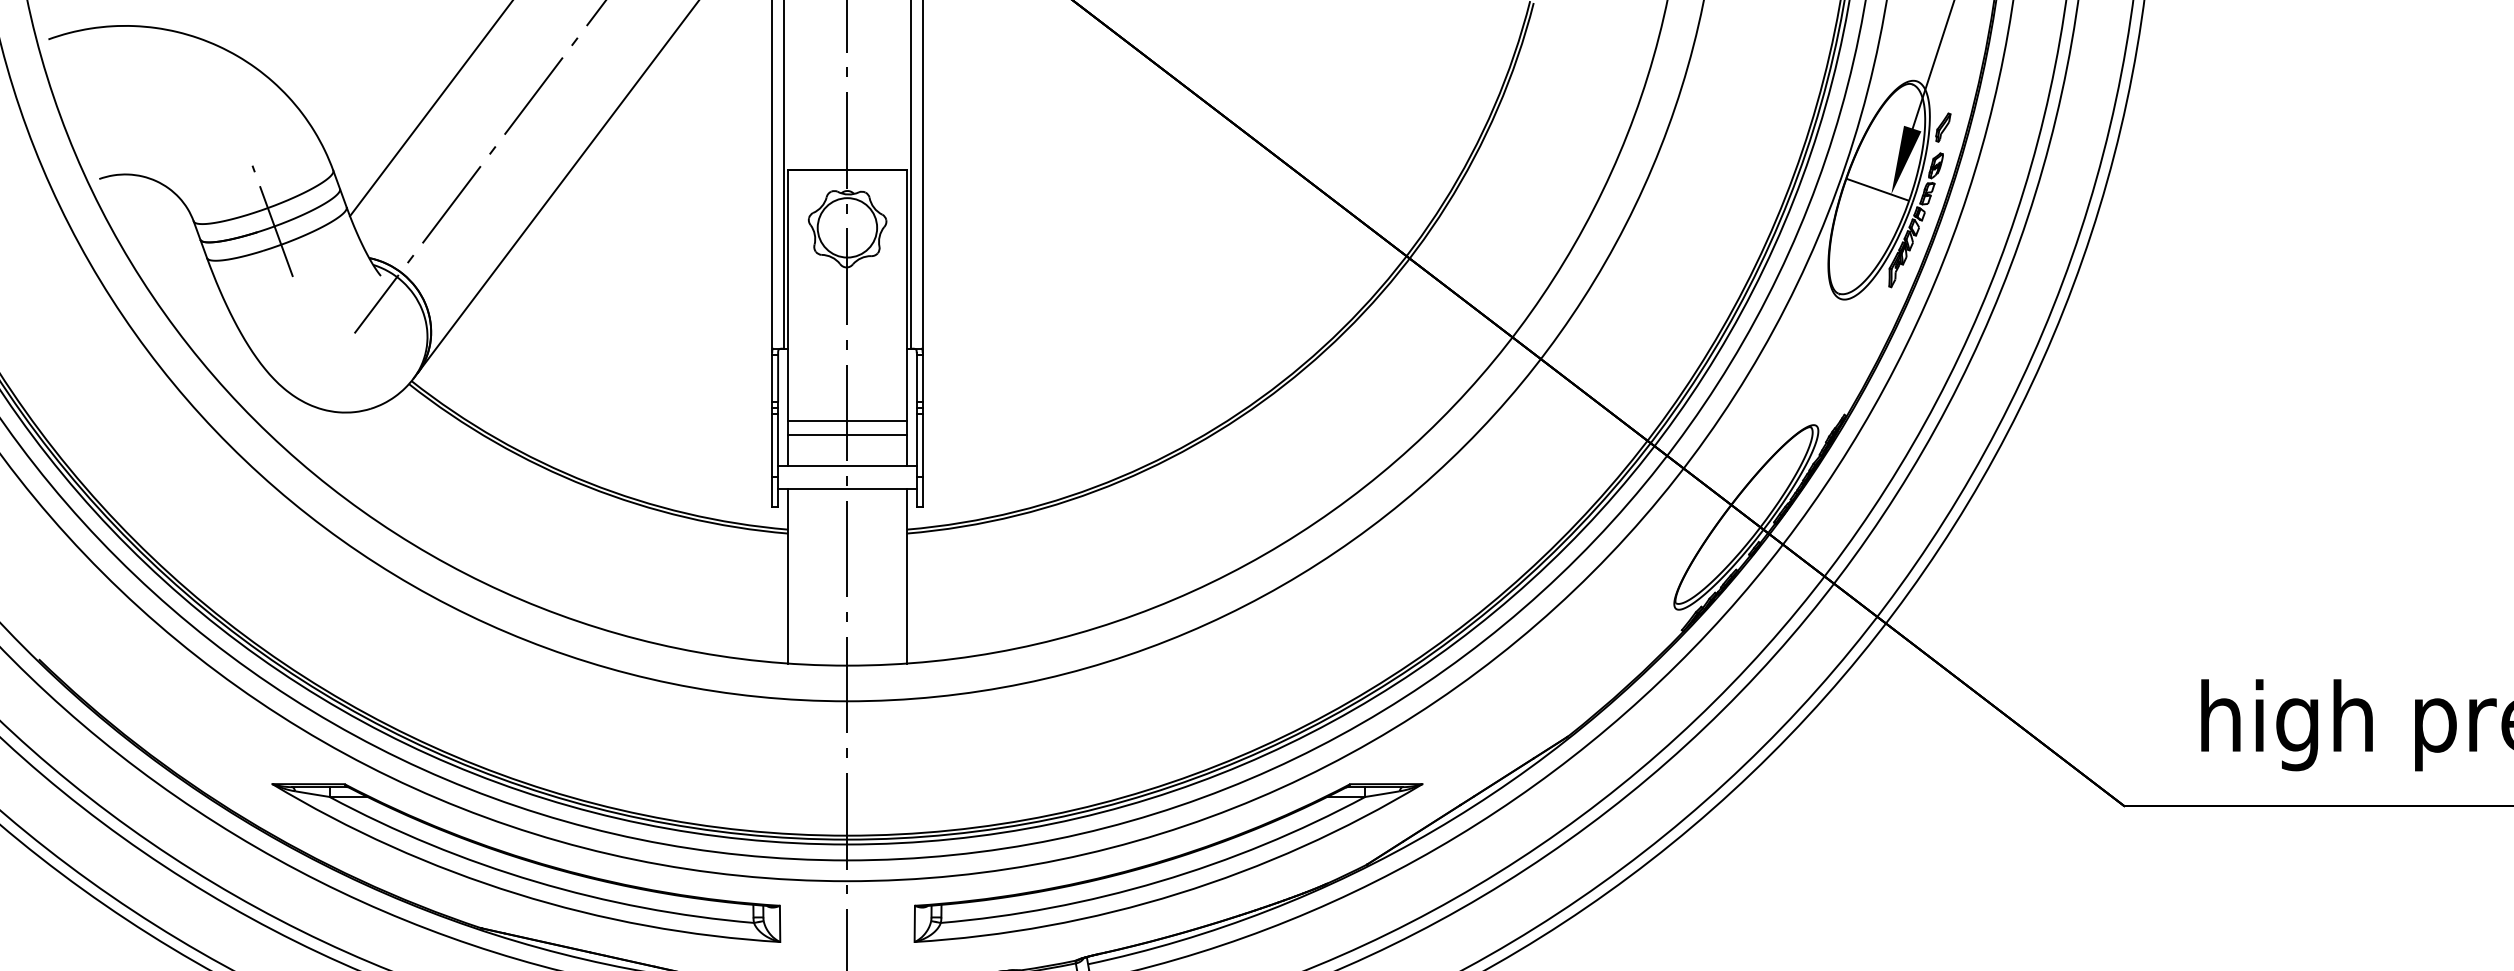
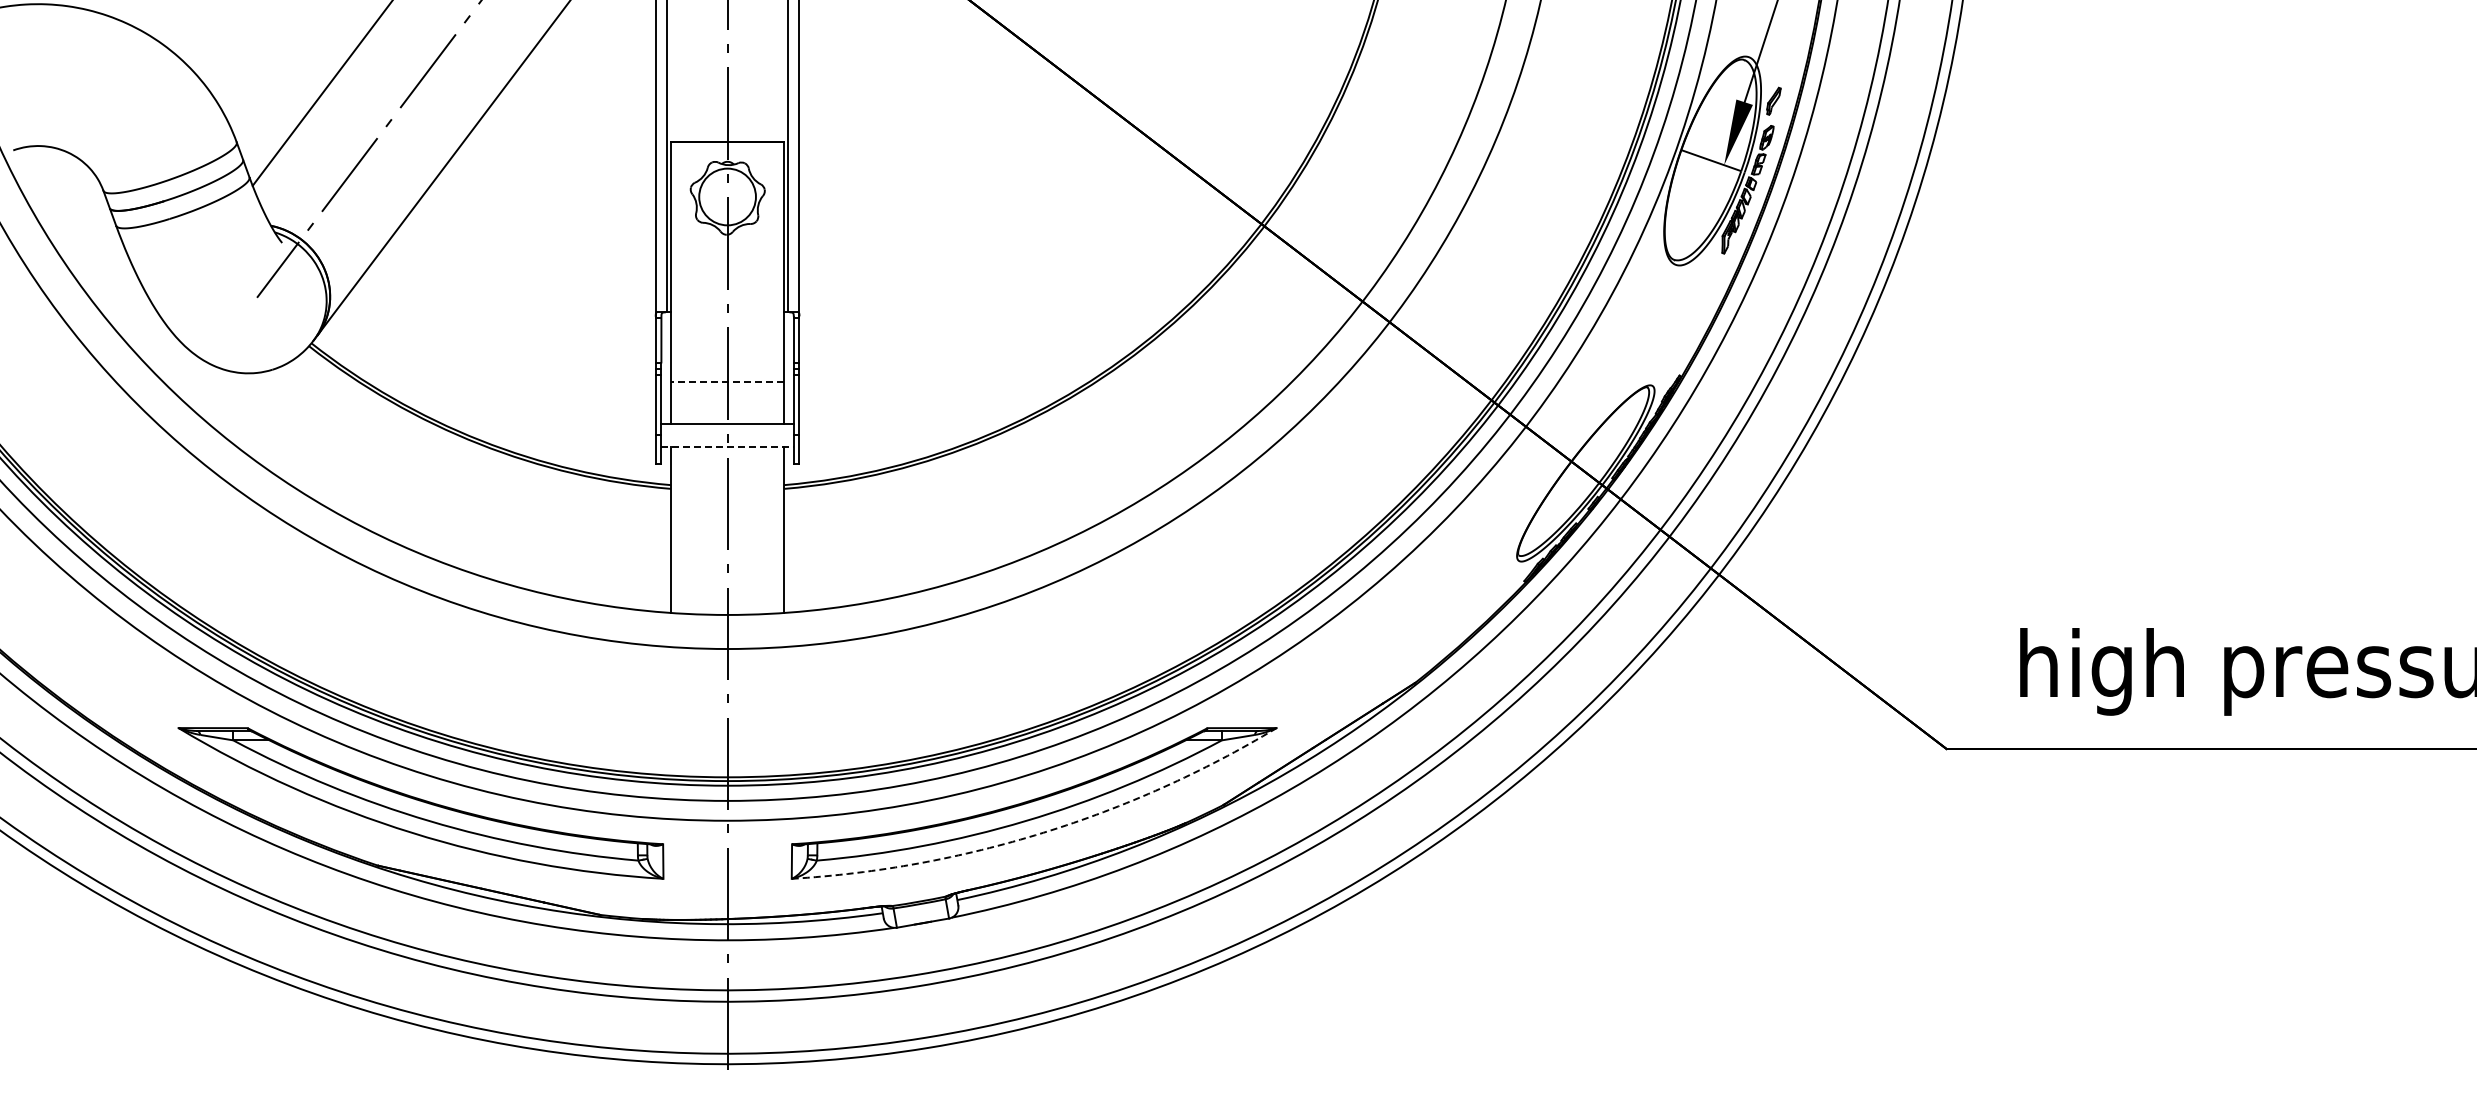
line: (272, 221) -> (178, 190), removed
line: (847, 421) -> (727, 381), solid -> dashed
line: (847, 435) -> (727, 395), removed
line: (848, 489) -> (728, 446), solid -> dashed
arc: (1178, 893) -> (1043, 832), solid -> dashed

